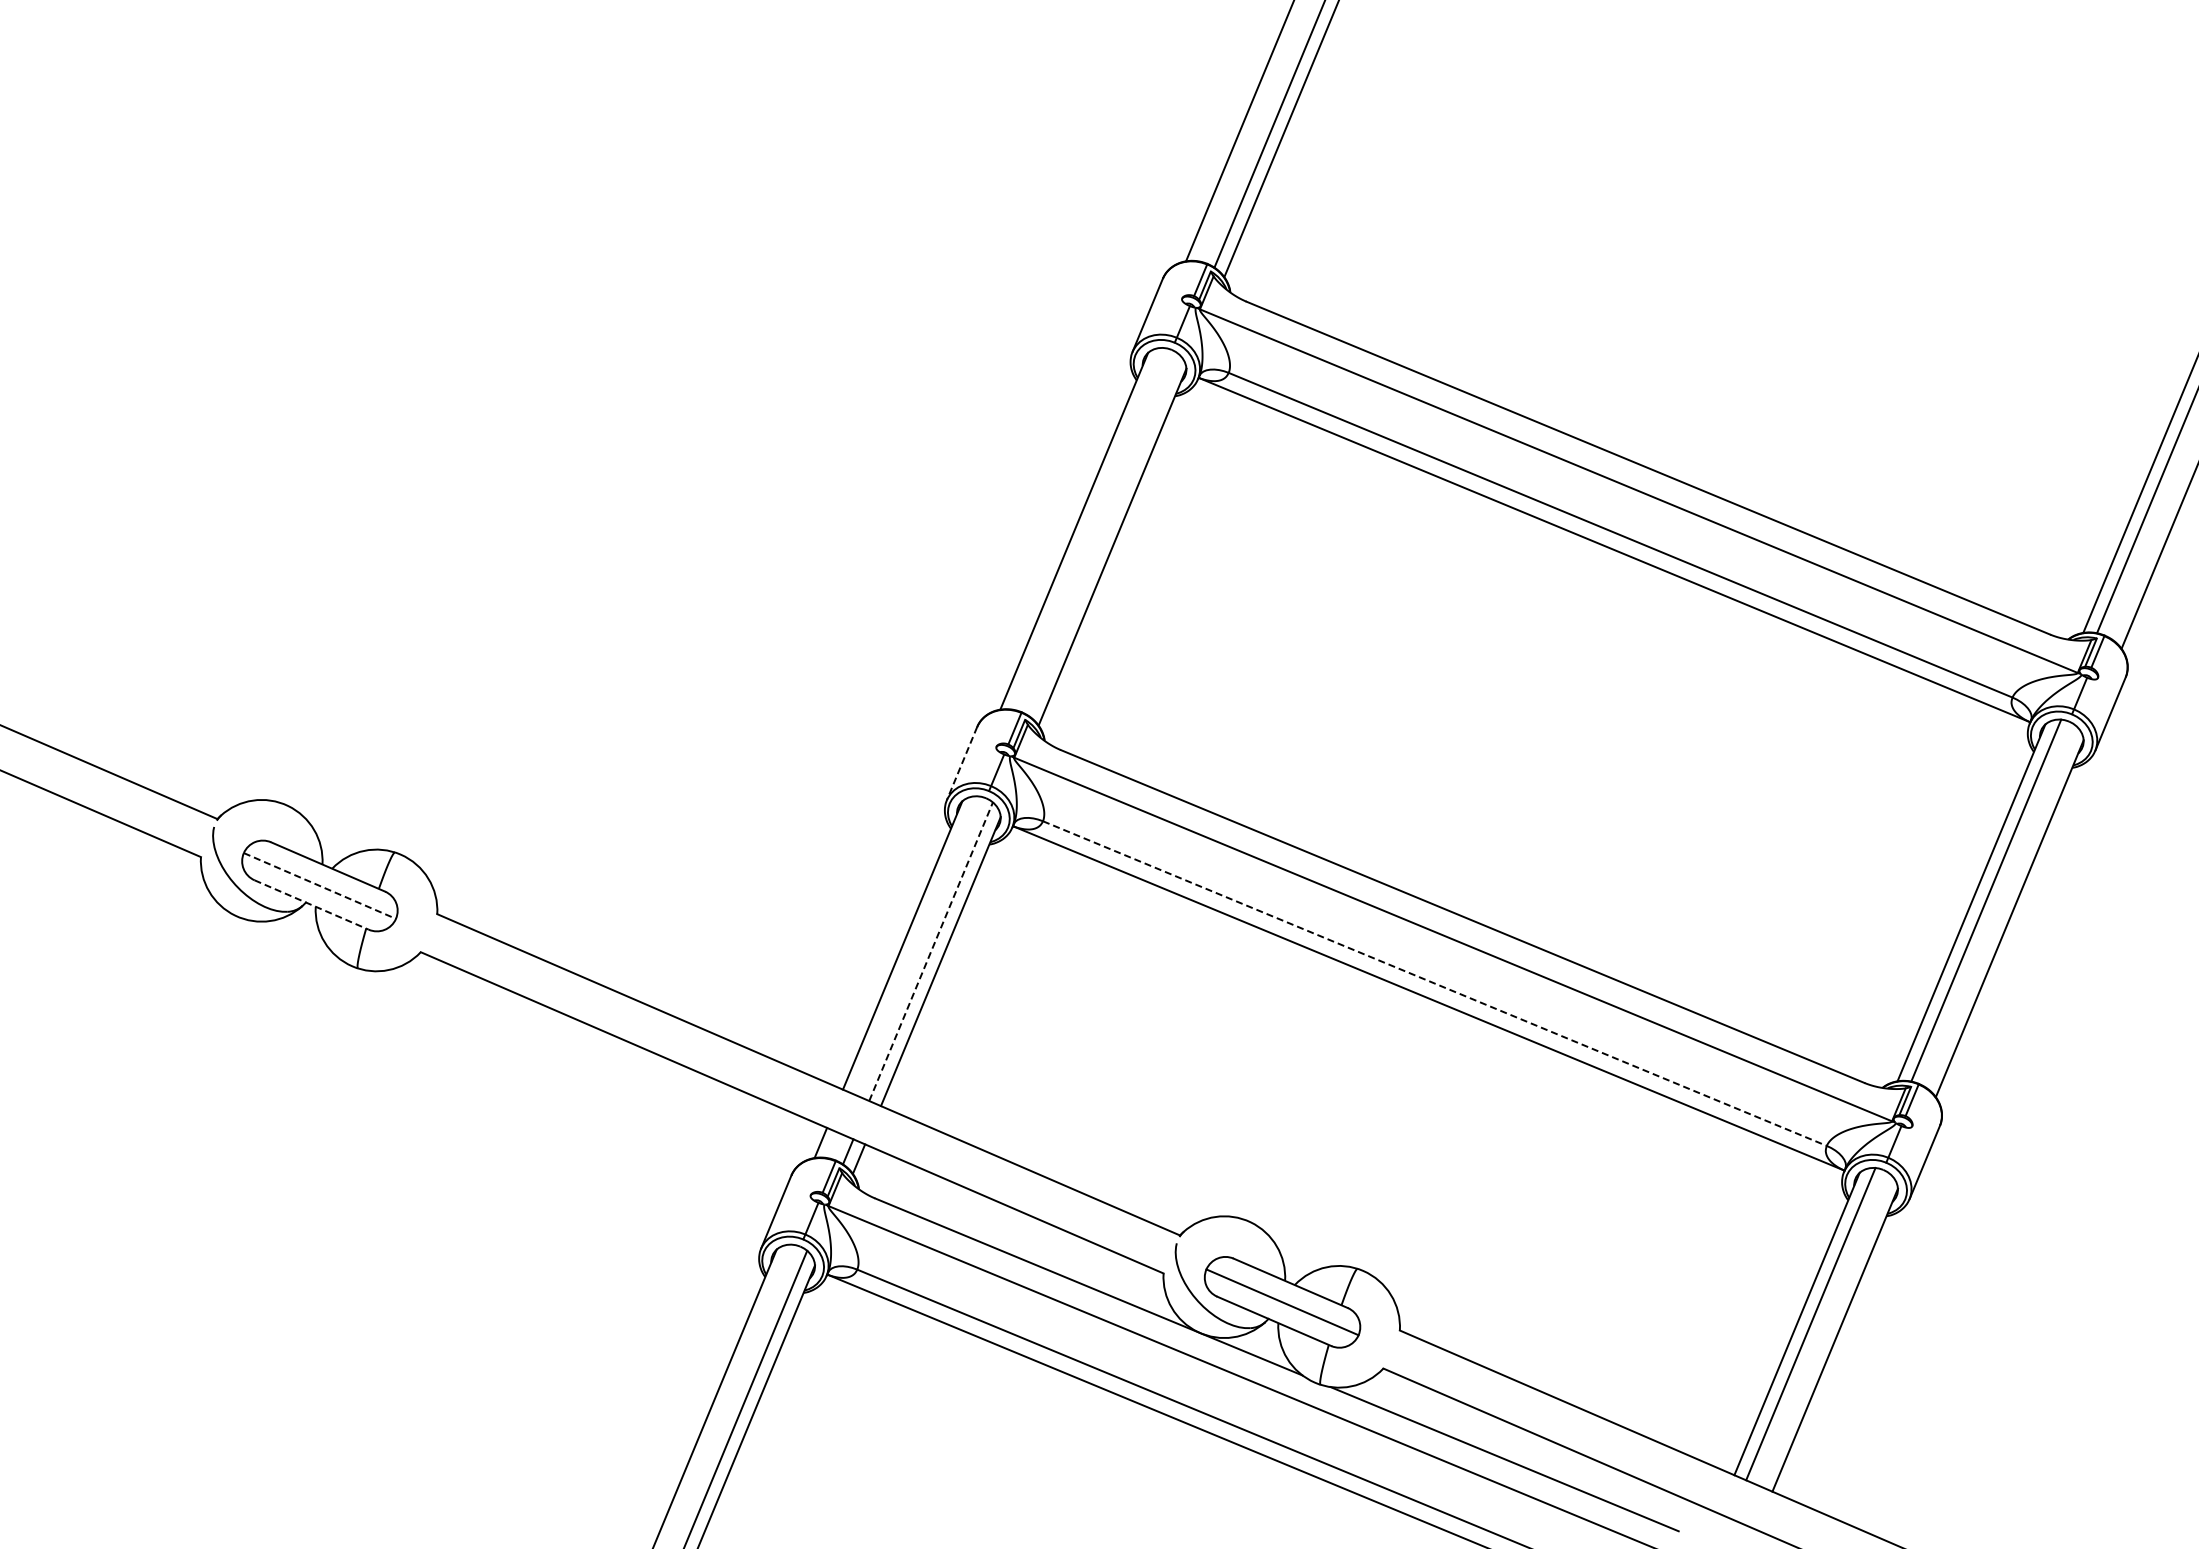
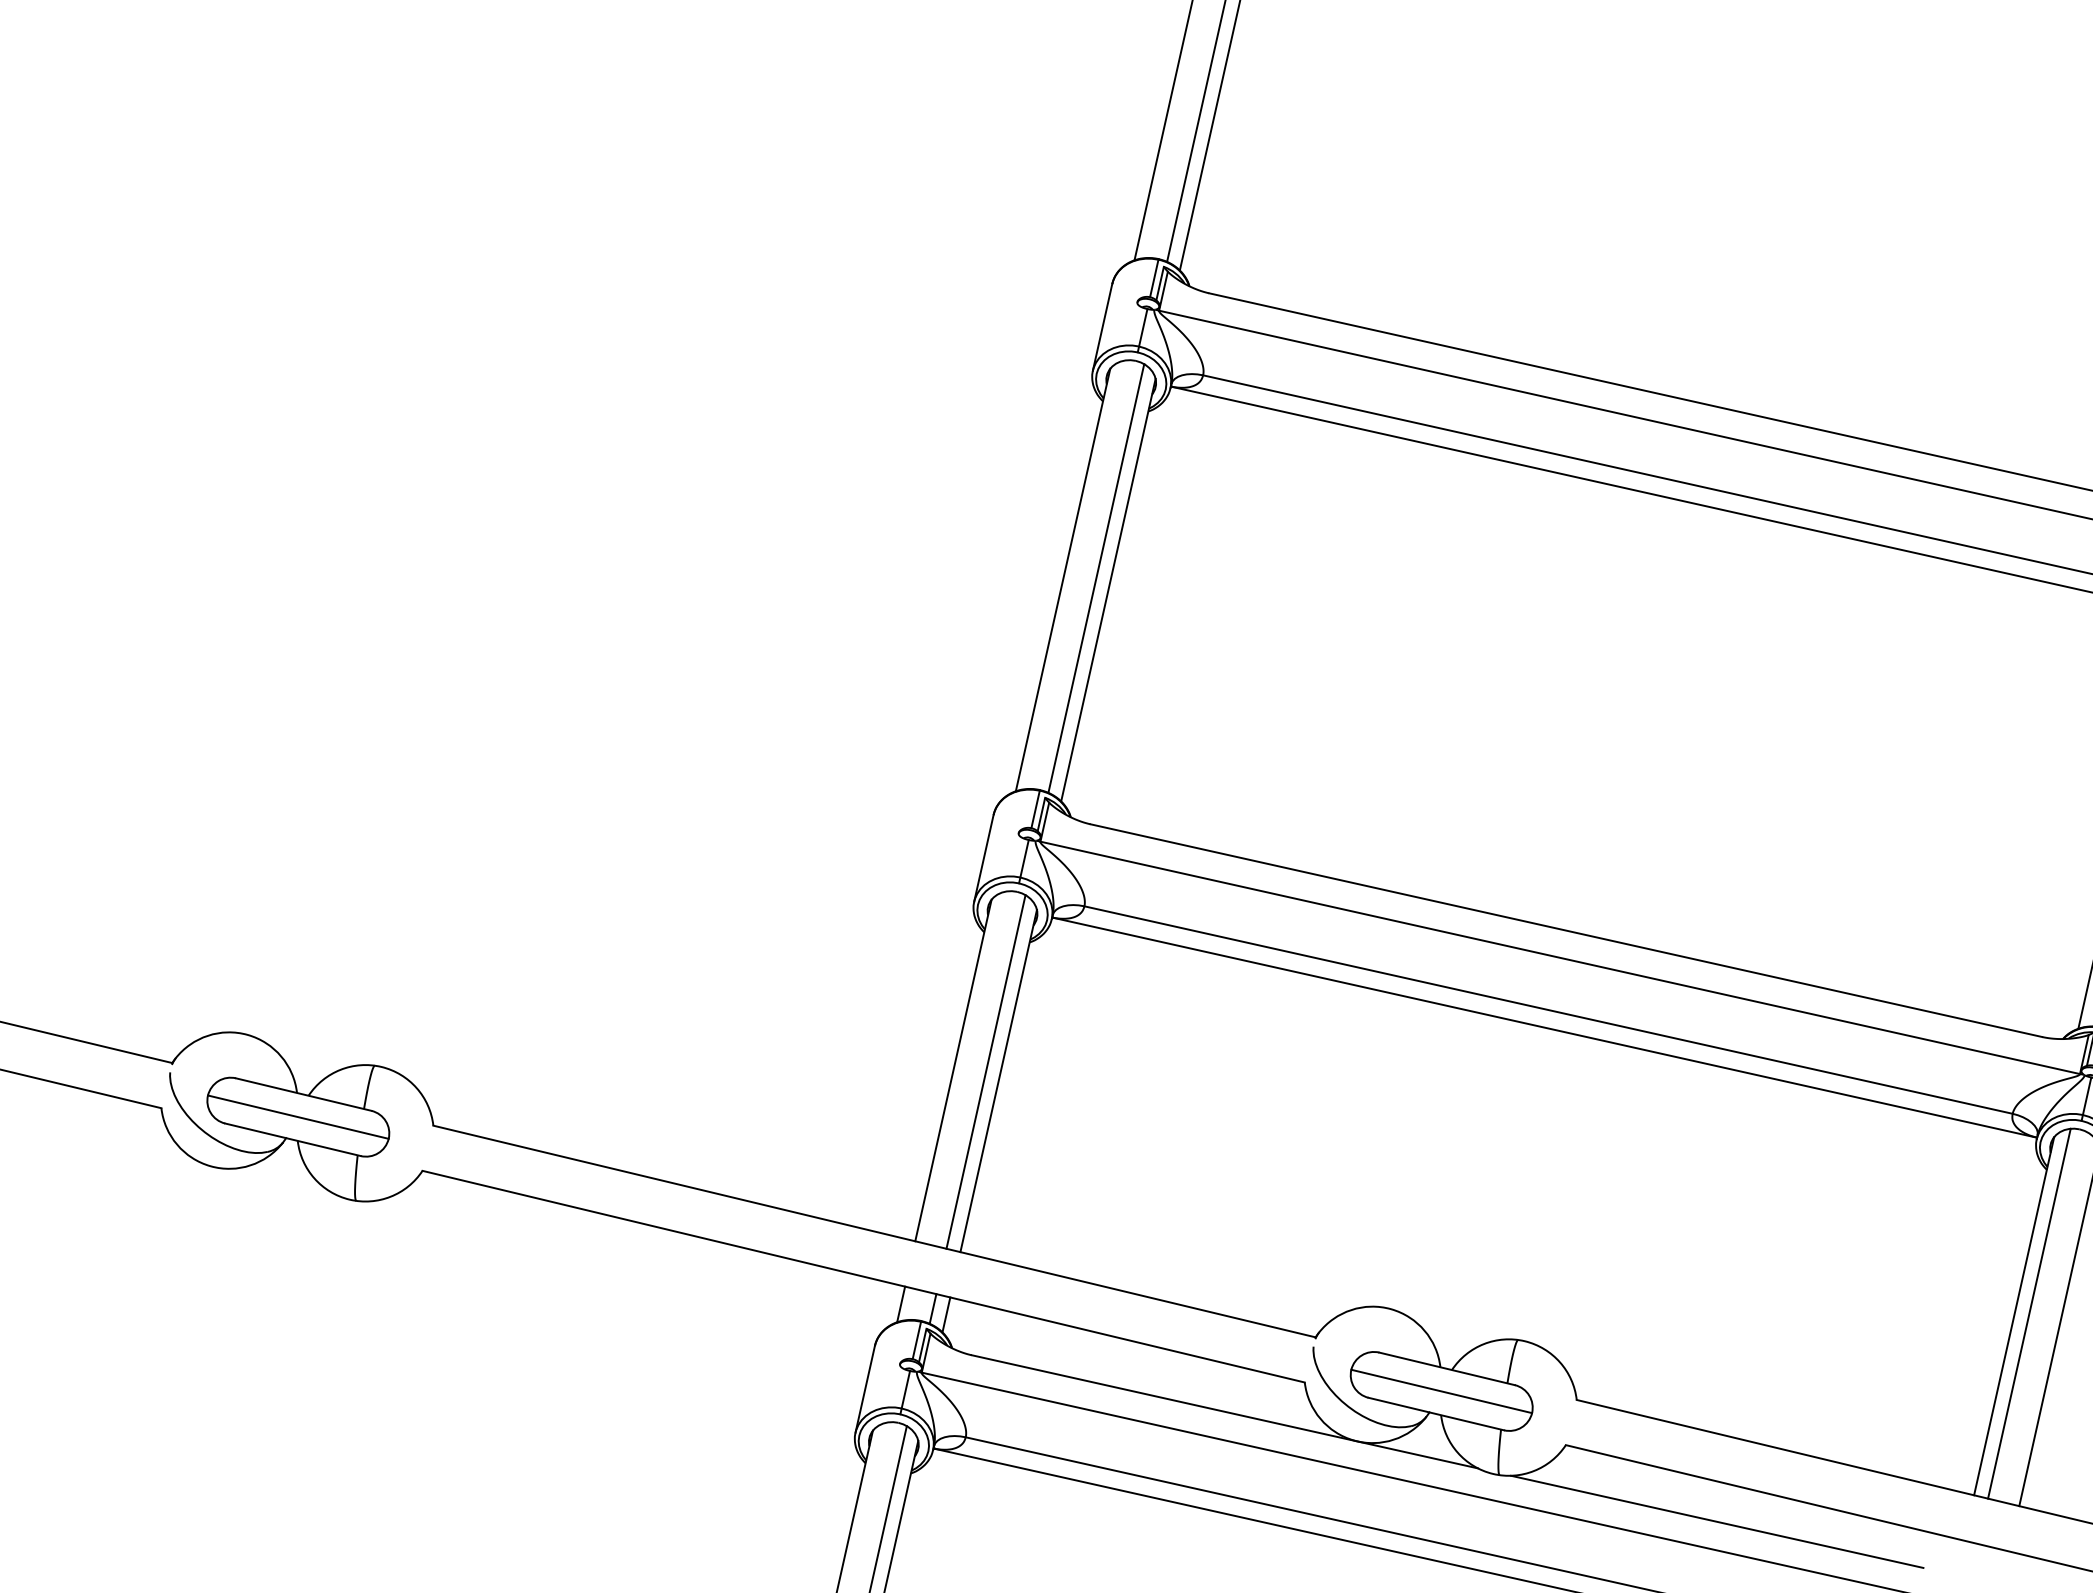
line: (1103, 535) -> (1096, 579), added
line: (962, 763) -> (984, 858), dashed -> solid
line: (319, 885) -> (297, 1116), dashed -> solid
line: (312, 905) -> (293, 1140), dashed -> solid
line: (931, 951) -> (986, 1071), dashed -> solid
line: (1435, 983) -> (1549, 1009), dashed -> solid

